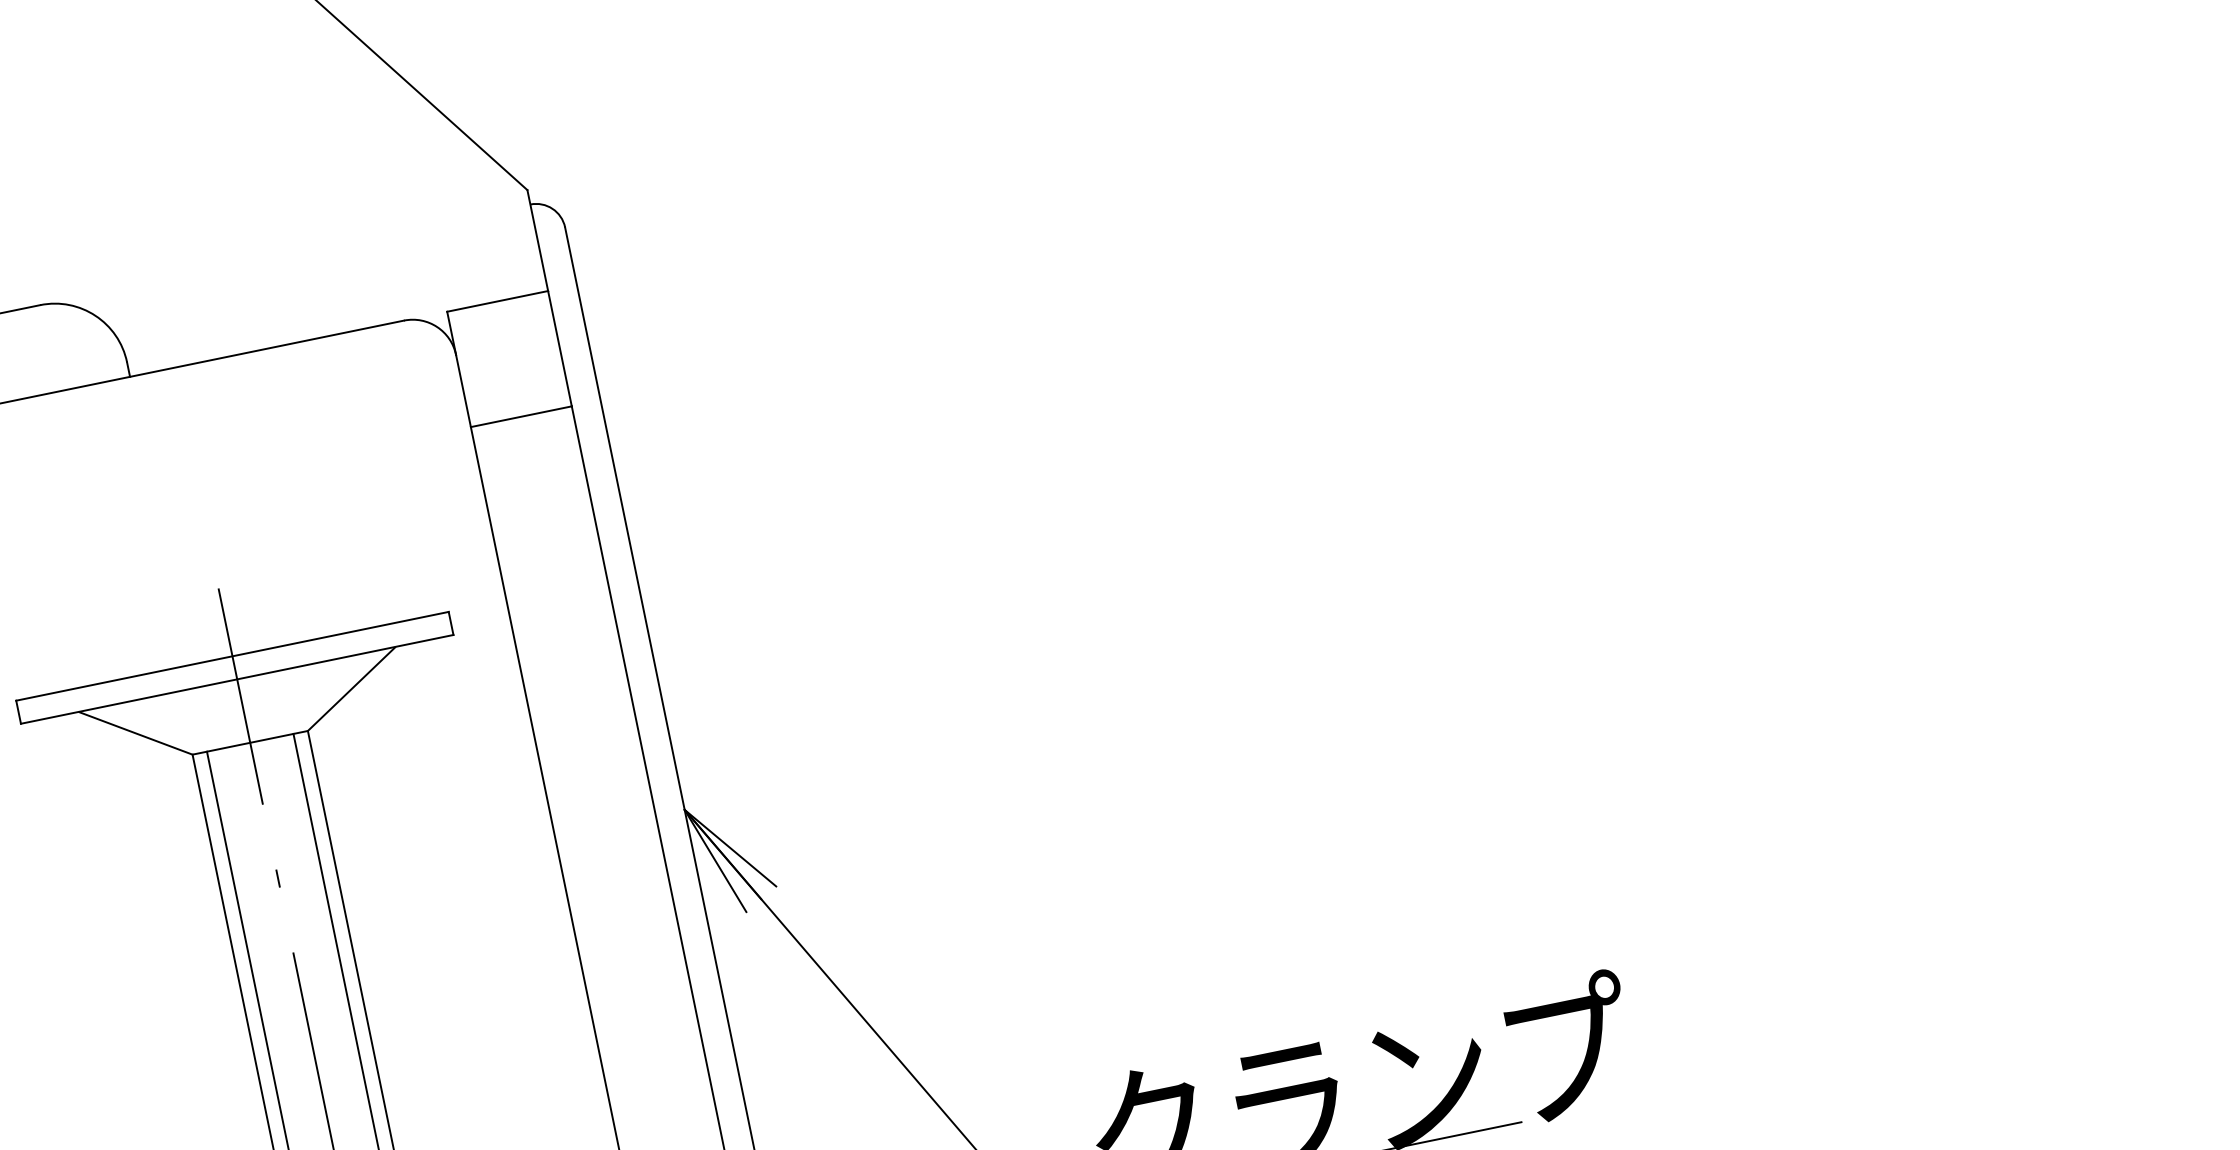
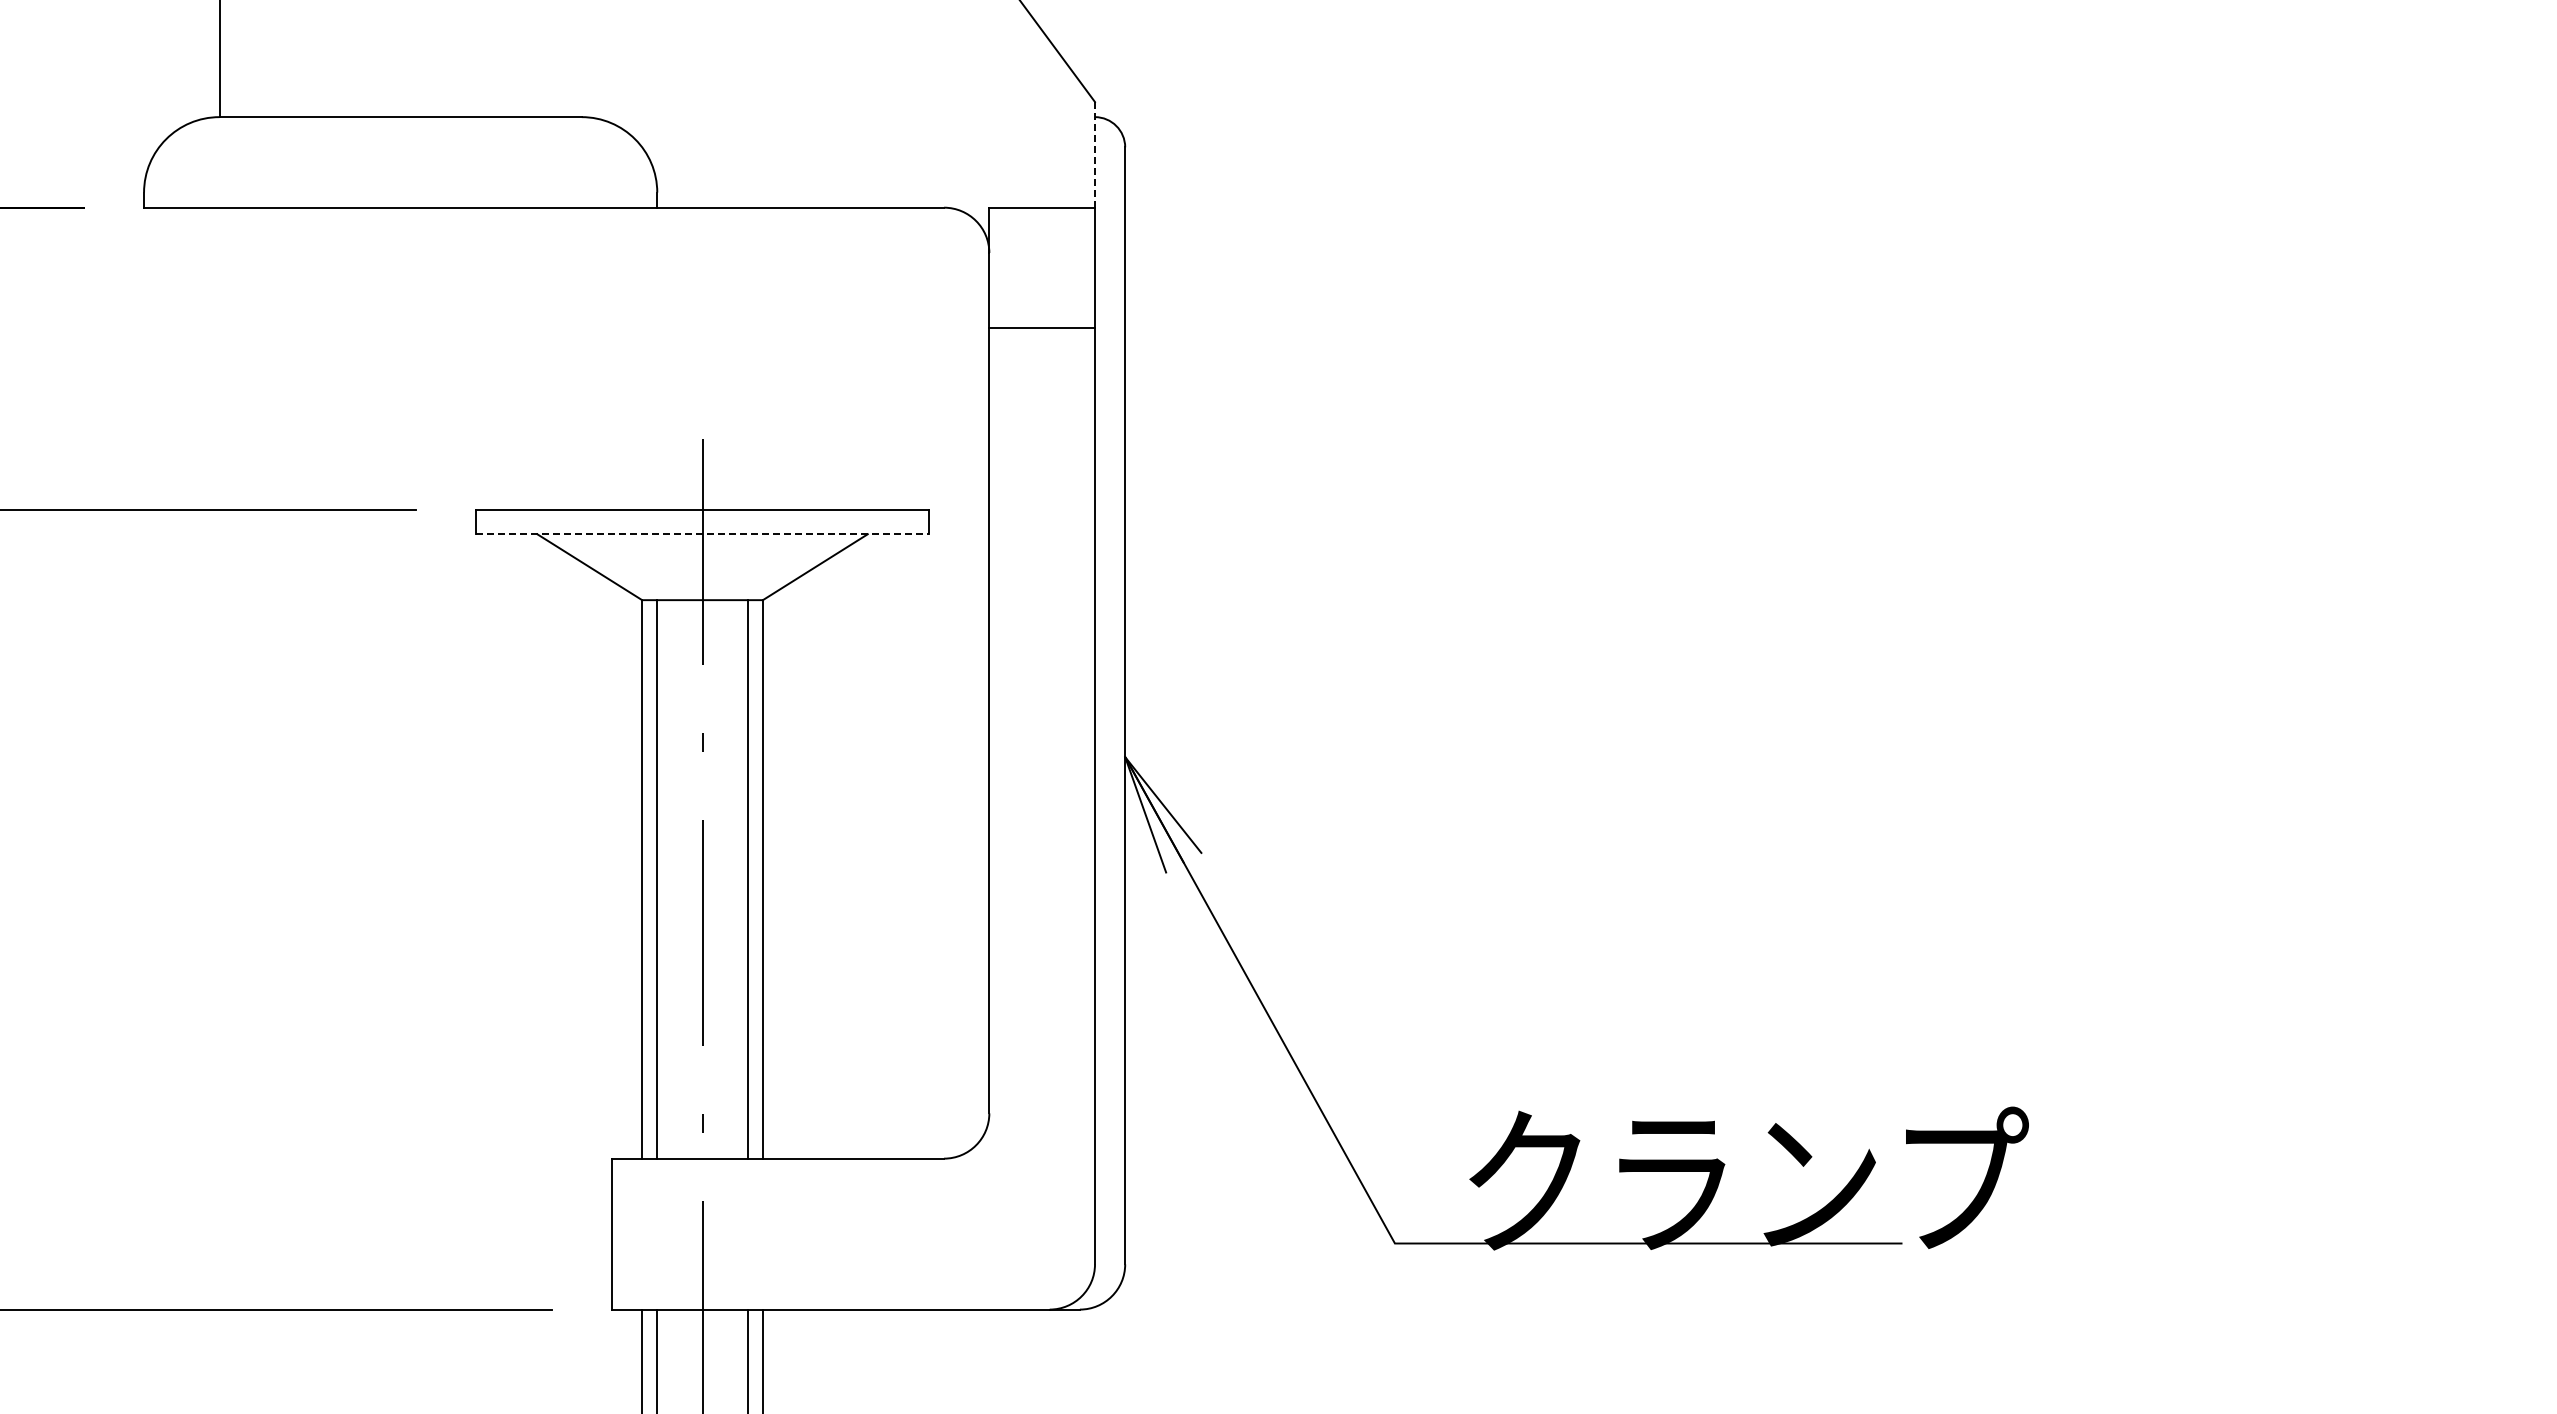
line: (538, 240) -> (1095, 154), solid -> dashed
line: (238, 678) -> (703, 533), solid -> dashed

